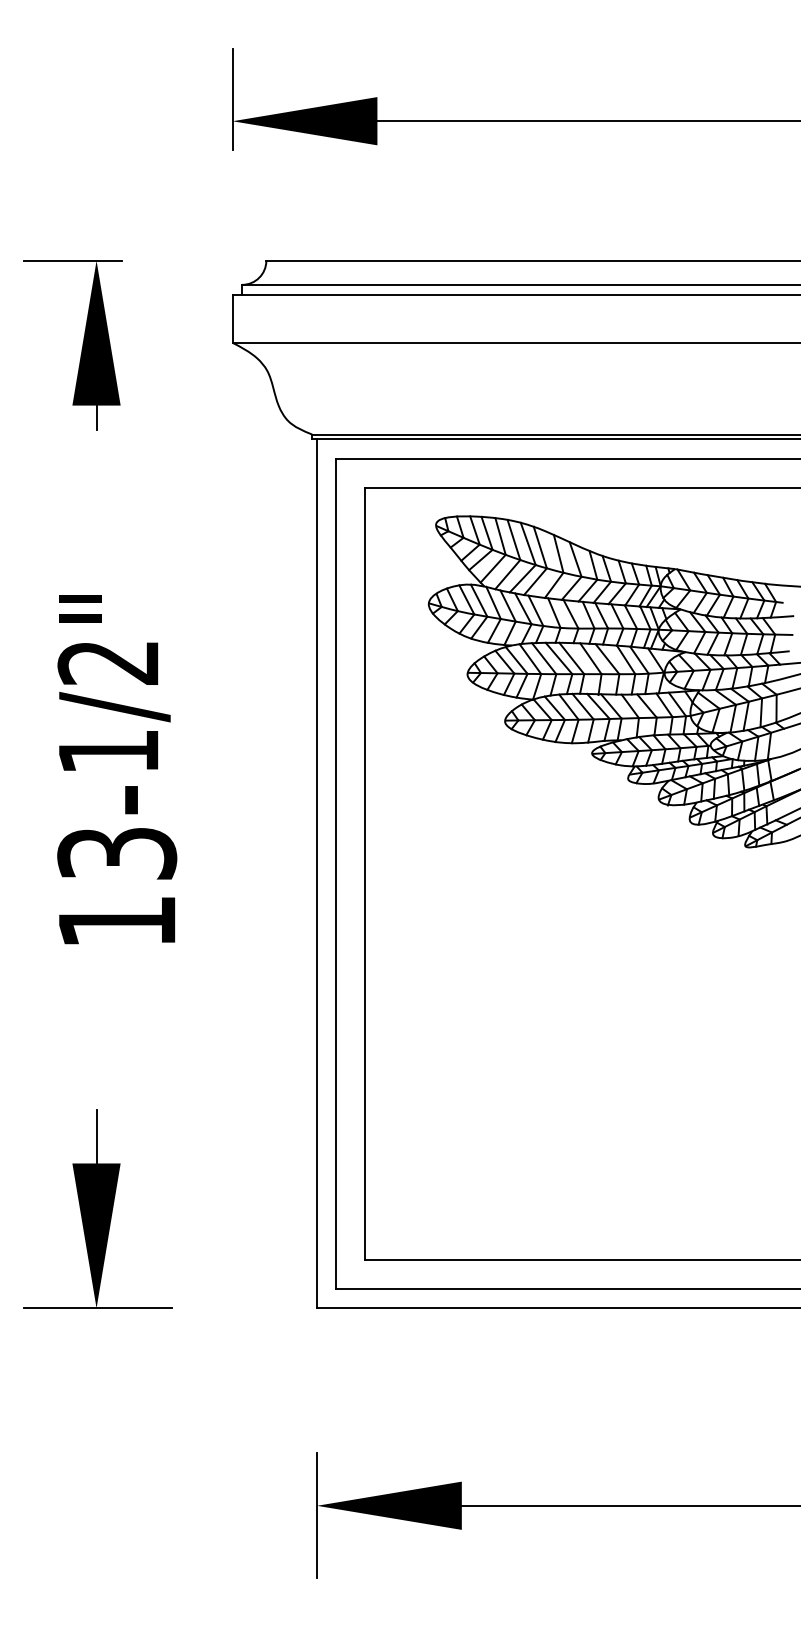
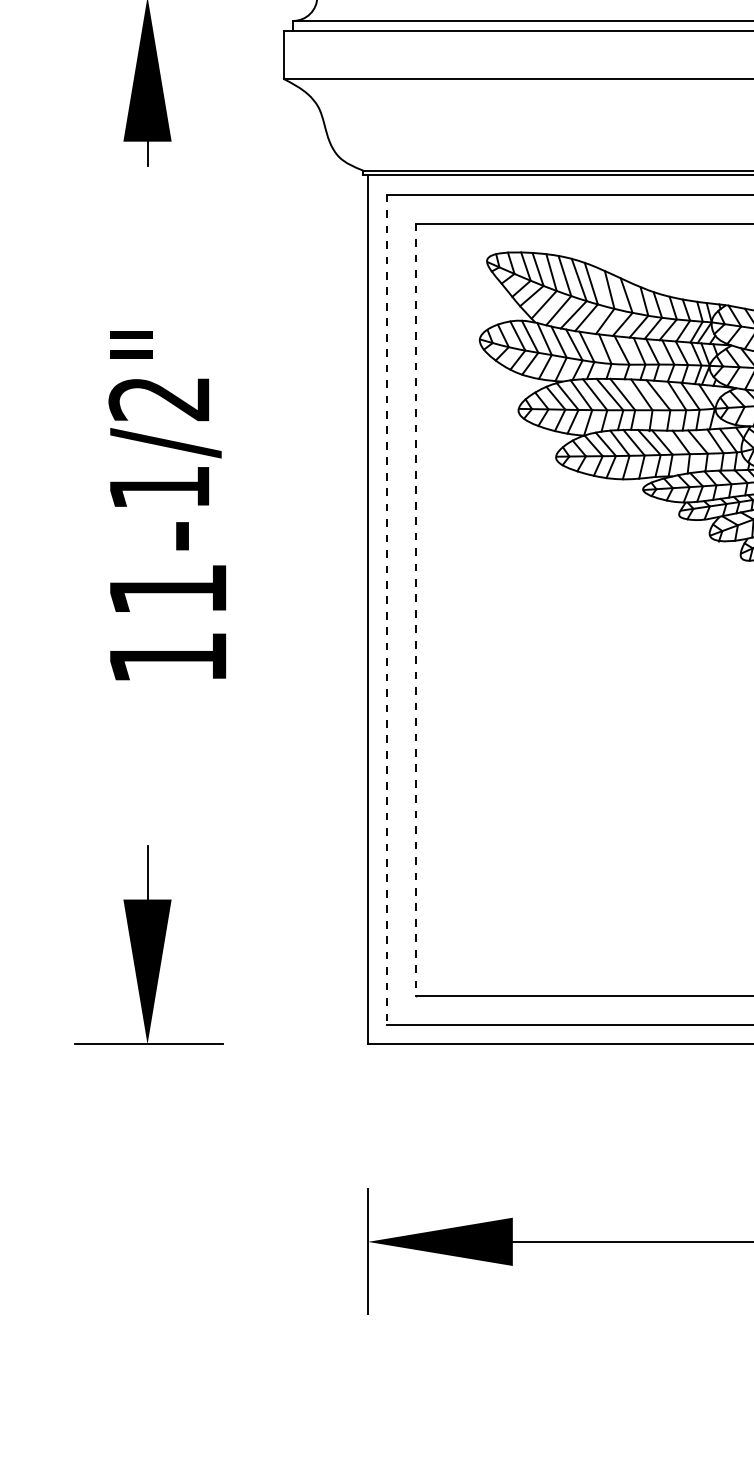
text: (117, 853) -> (168, 589), 13- -> 11-
line: (336, 874) -> (387, 610), solid -> dashed
line: (365, 874) -> (416, 610), solid -> dashed

